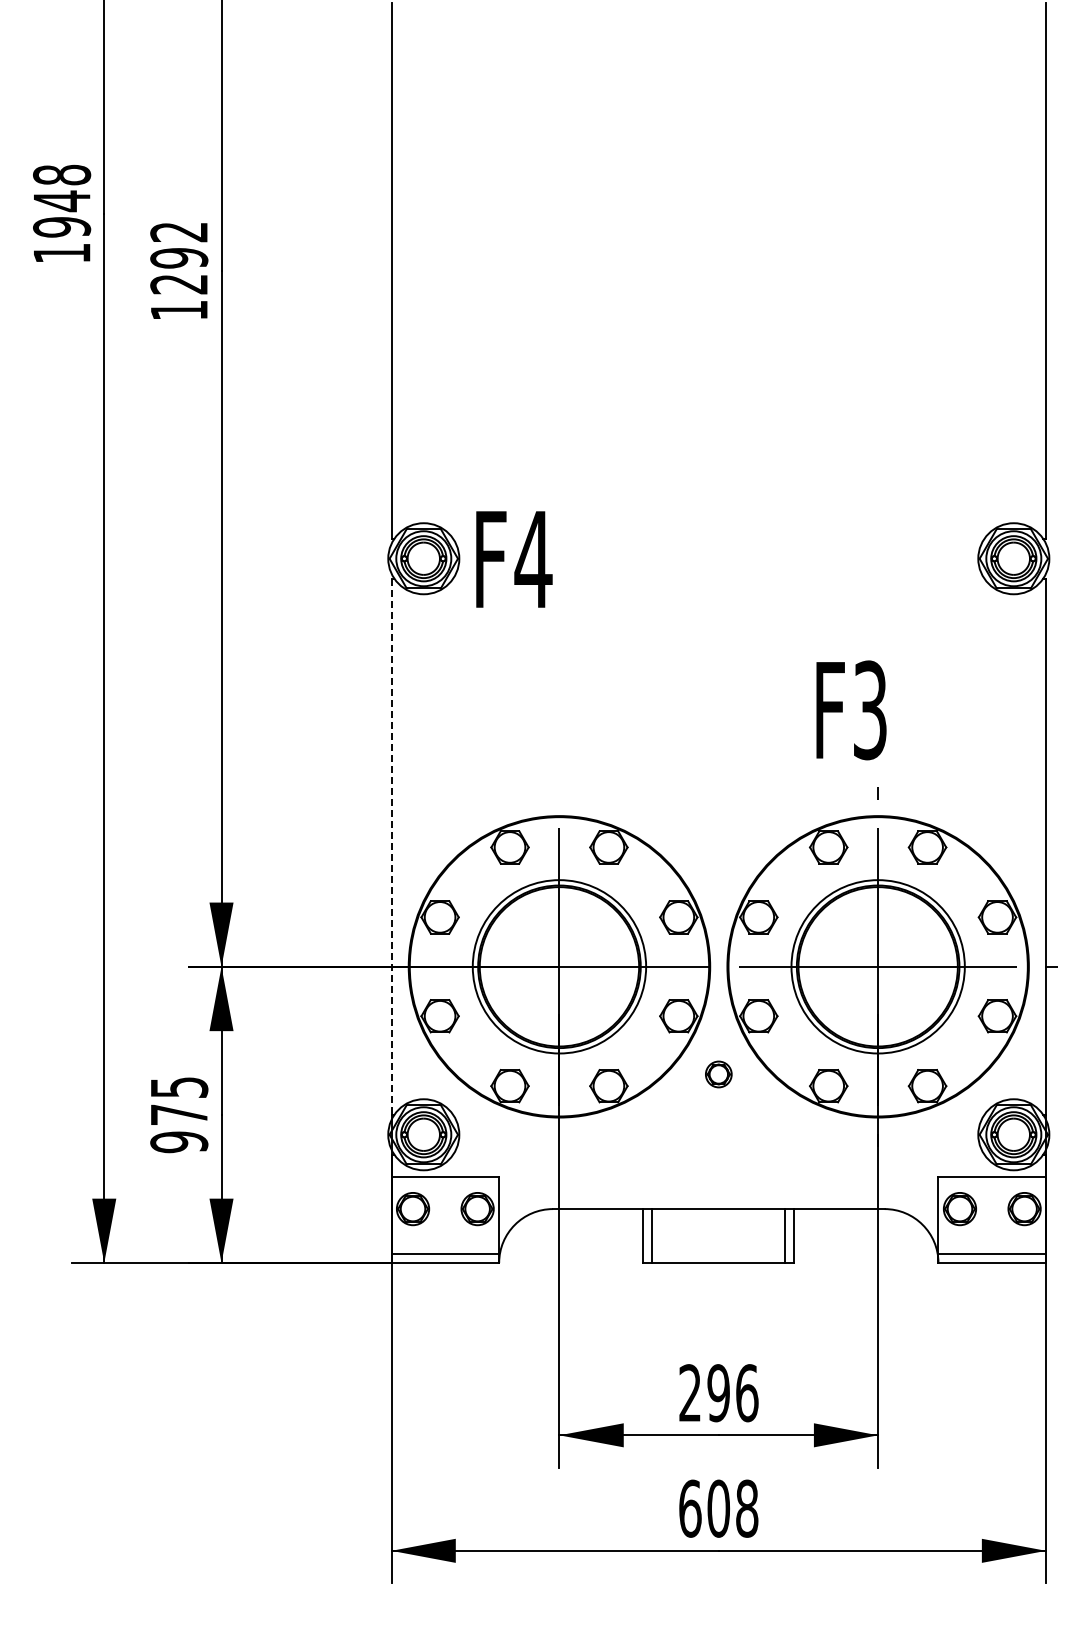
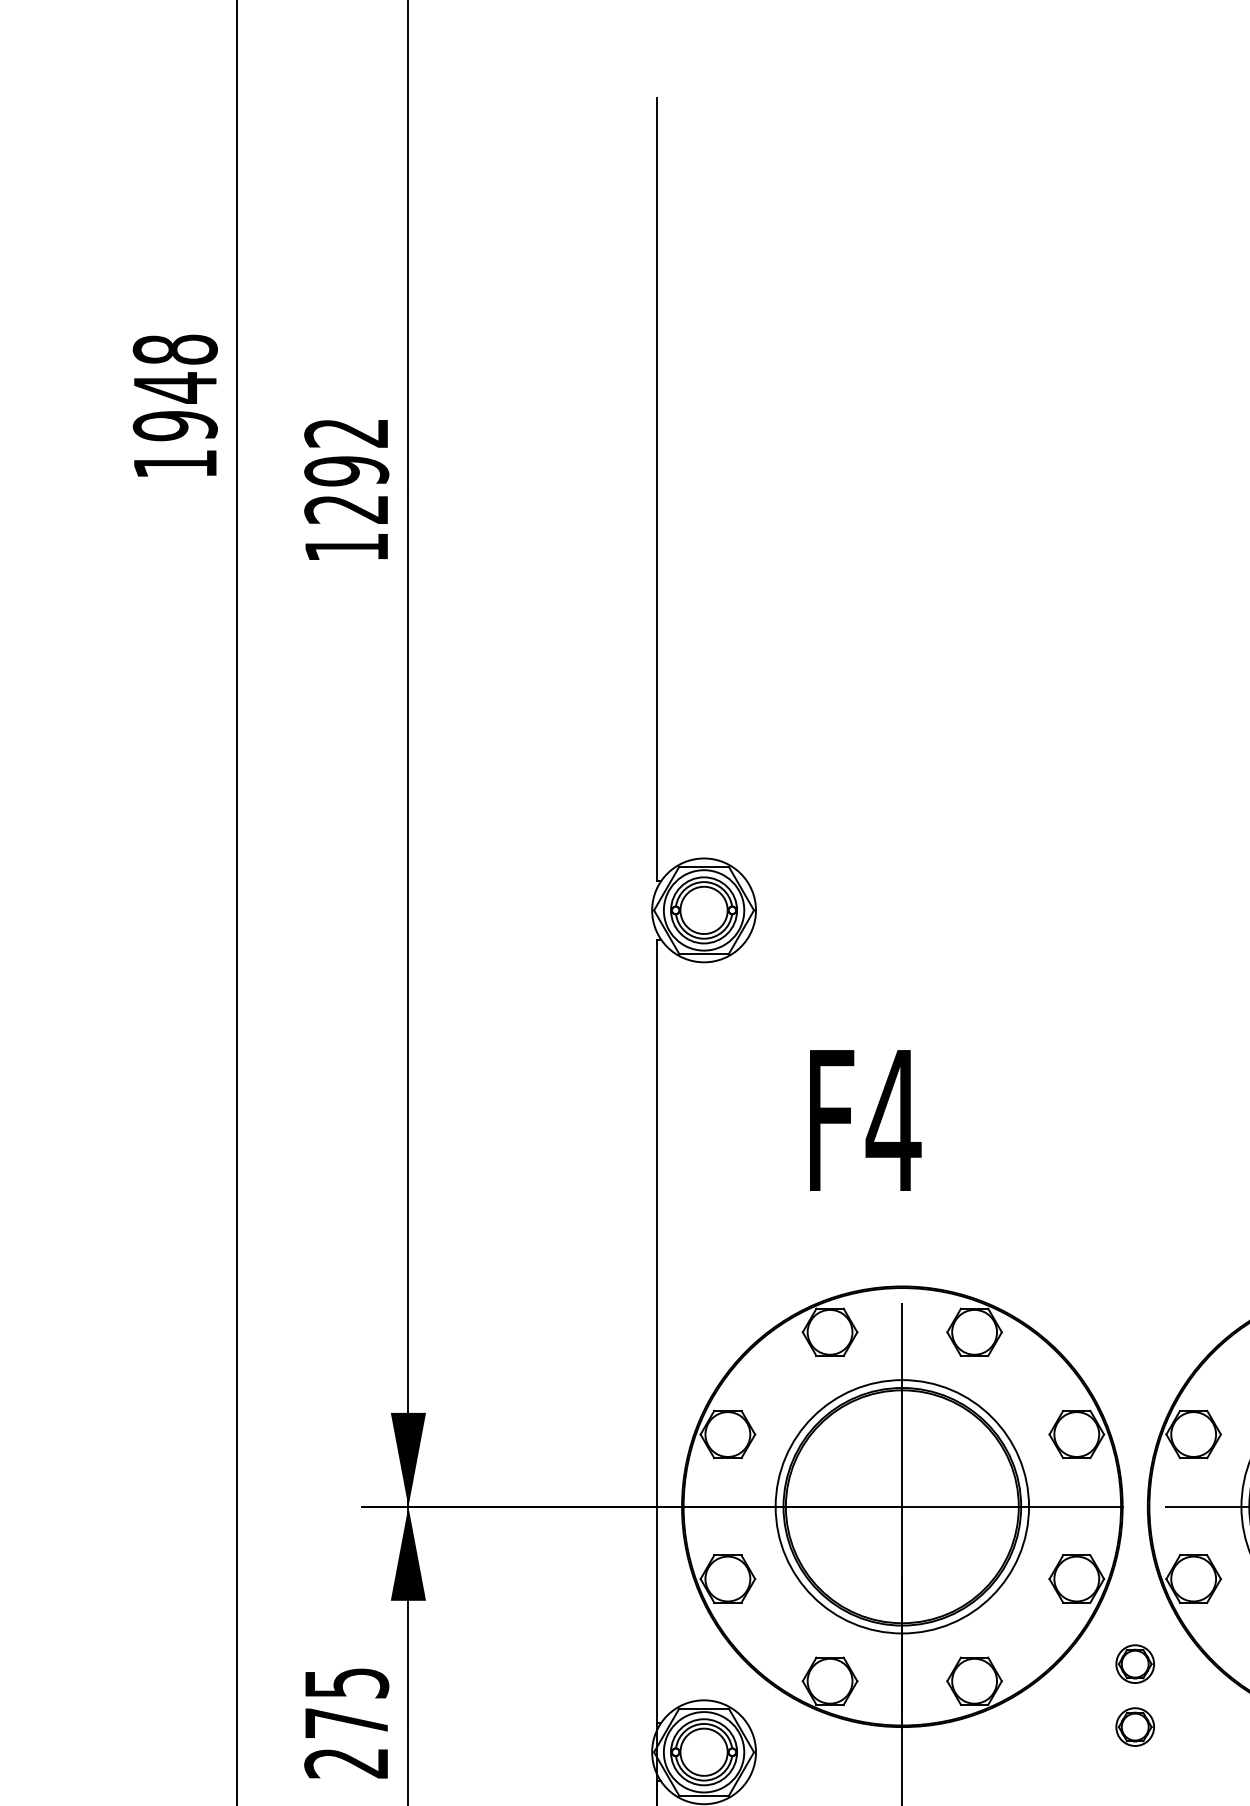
text: (514, 559) -> (865, 1120), moved
line: (391, 847) -> (656, 1332), dashed -> solid
part: (718, 1117) -> (1134, 1727), added
text: (179, 1142) -> (347, 1763), 975 -> 275

